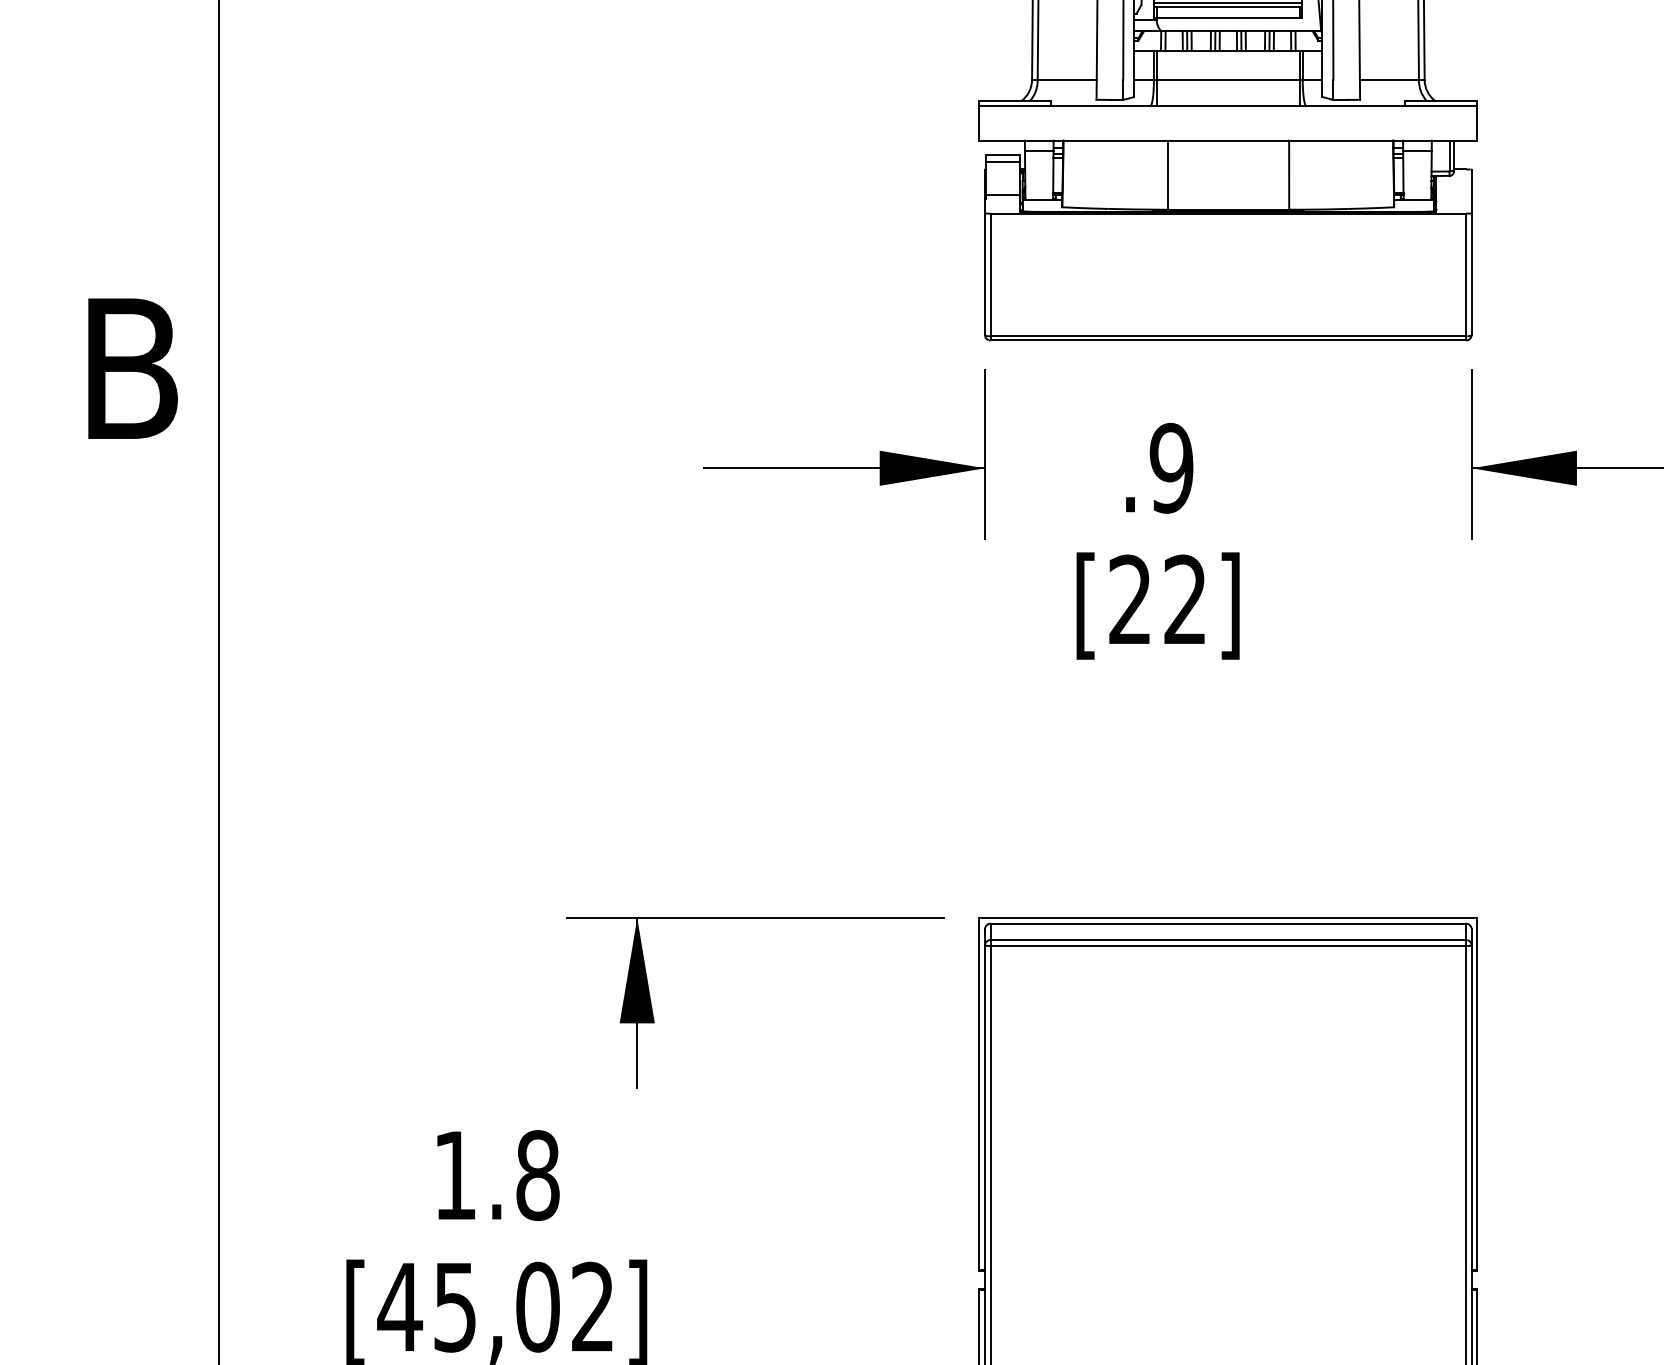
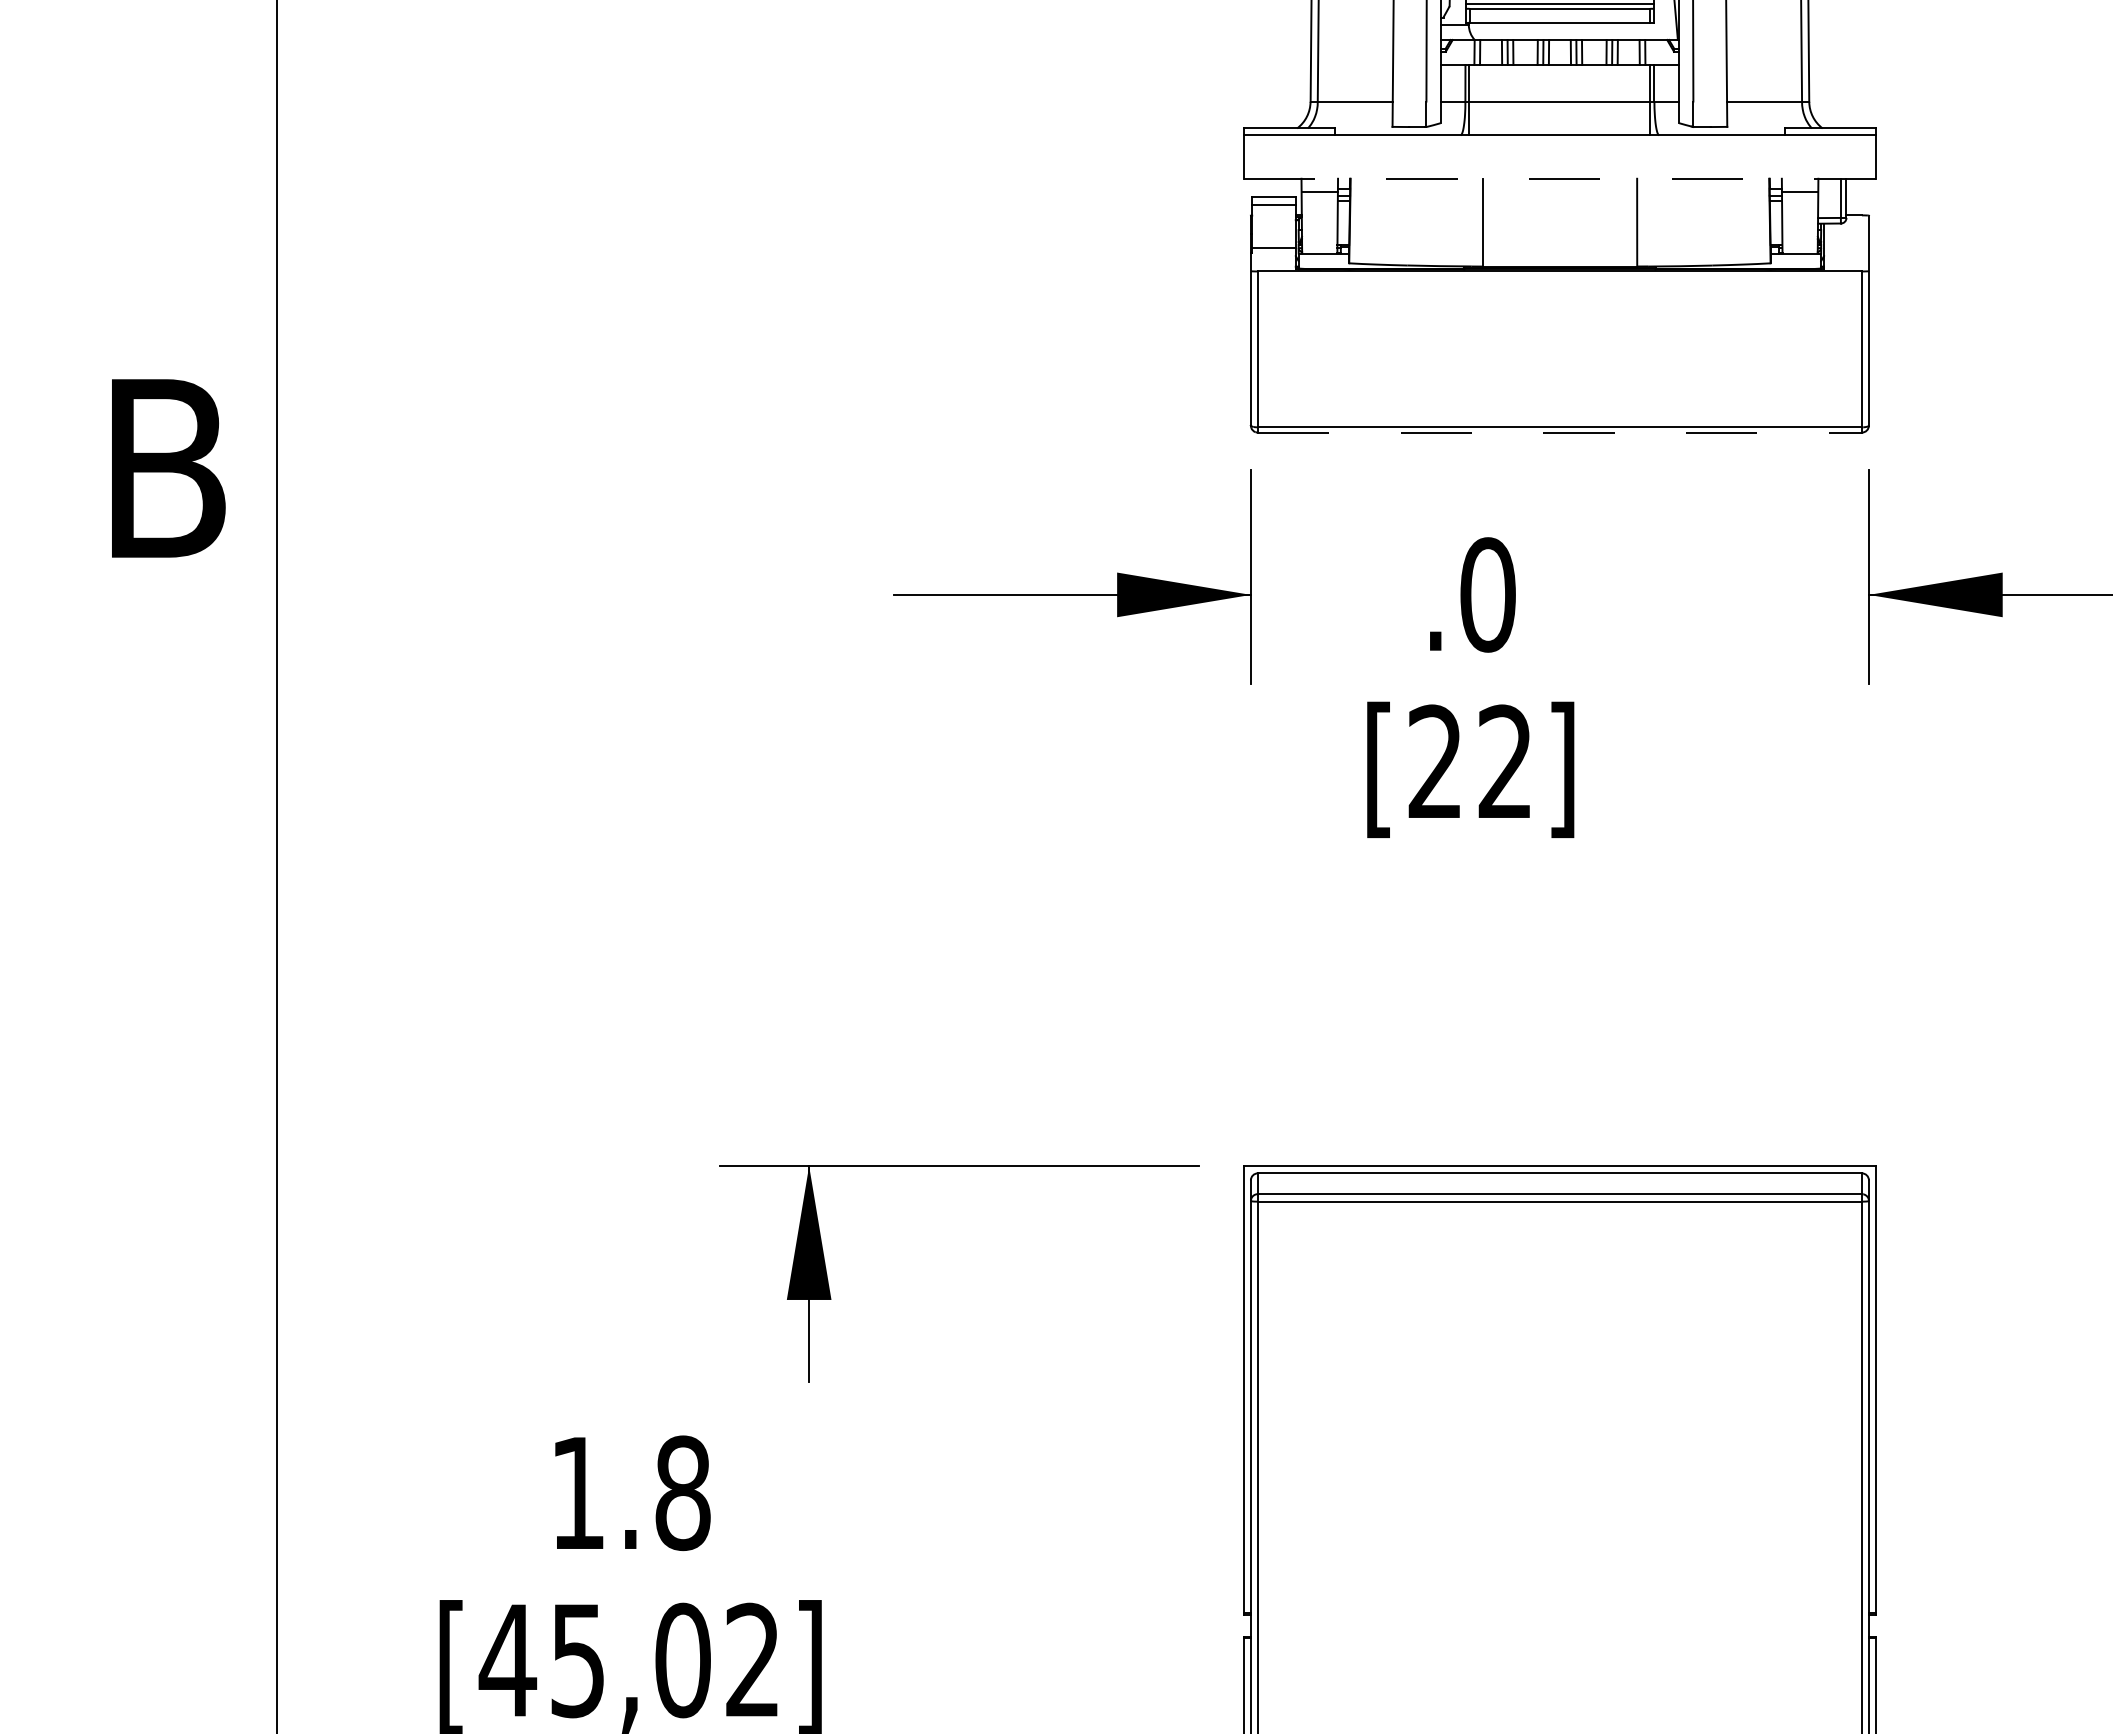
line: (1228, 140) -> (1560, 178), solid -> dashed
line: (1228, 340) -> (1560, 432), solid -> dashed
text: (1171, 467) -> (1487, 594), .9 -> .0

